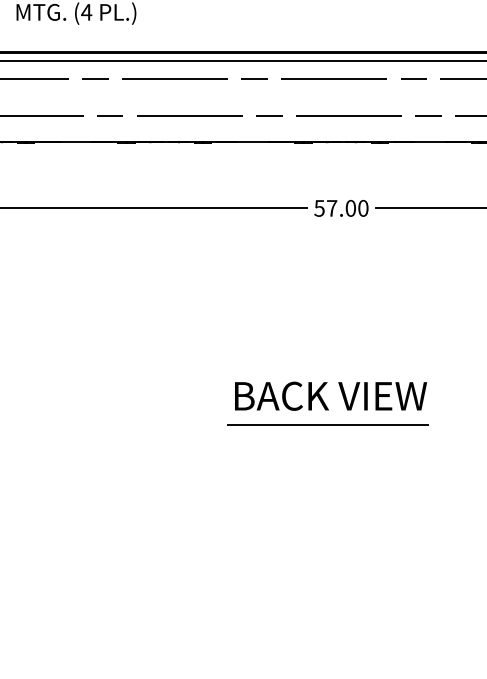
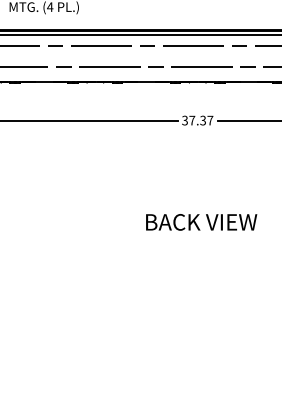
text: (341, 208) -> (197, 120), 57.00 -> 37.37
text: (330, 396) -> (201, 222), moved
line: (327, 425) -> (189, 246), removed

